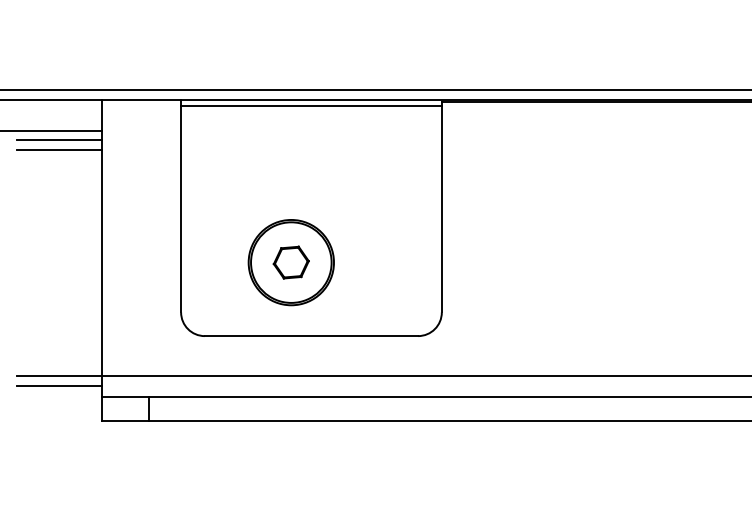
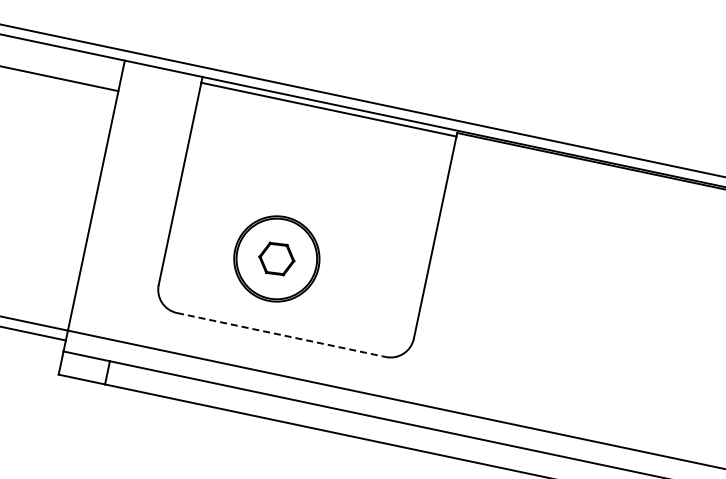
line: (58, 140) -> (74, 91), removed
line: (58, 150) -> (72, 101), removed
line: (311, 336) -> (281, 335), solid -> dashed

